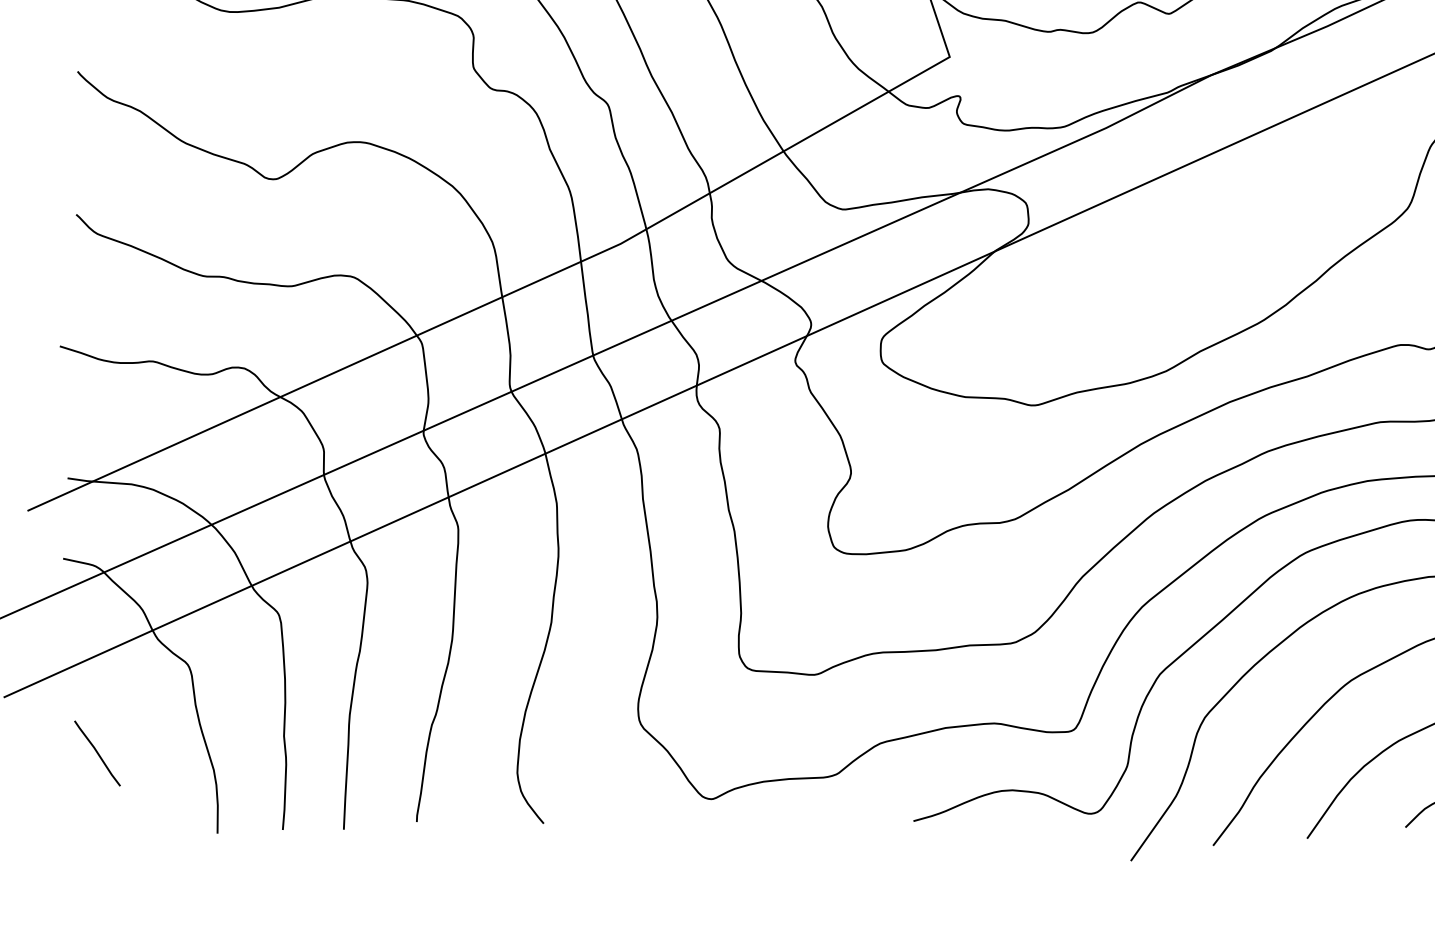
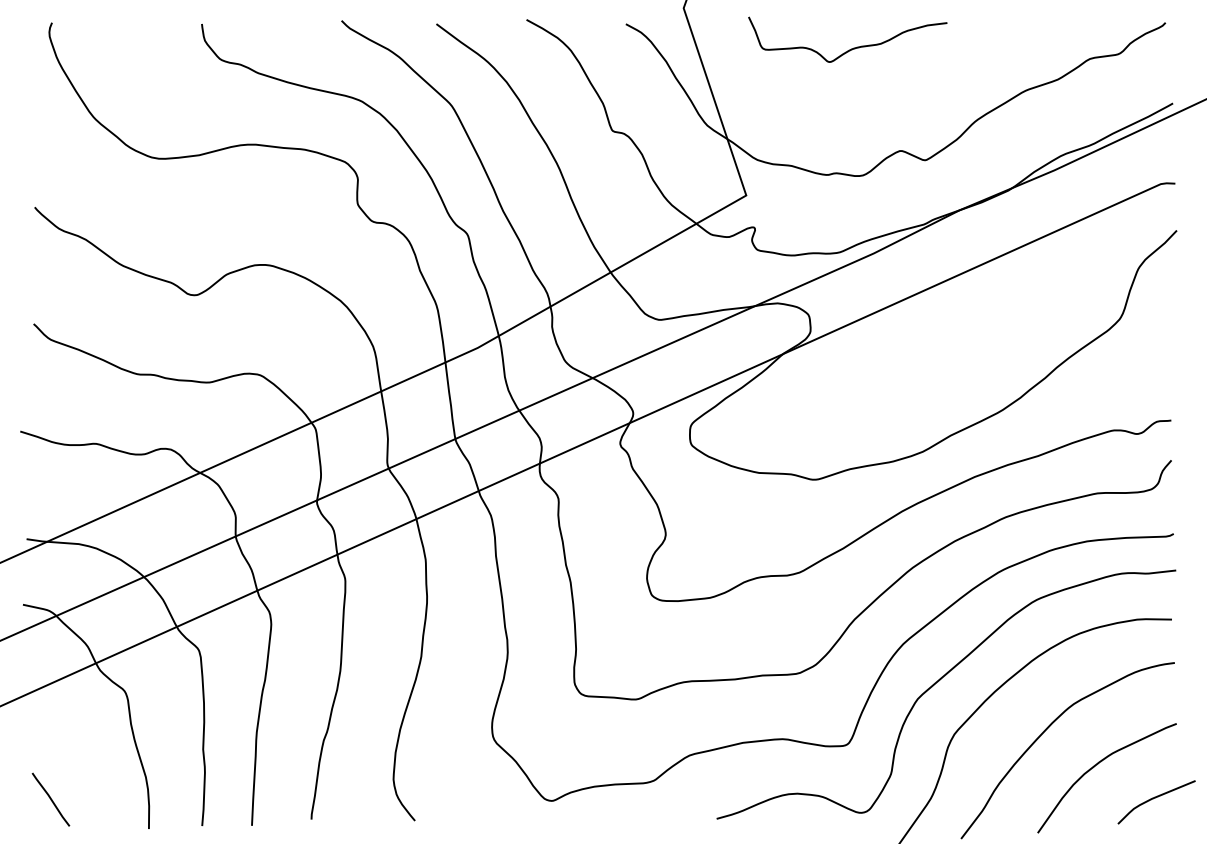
line: (96, 753) -> (50, 799), moved

